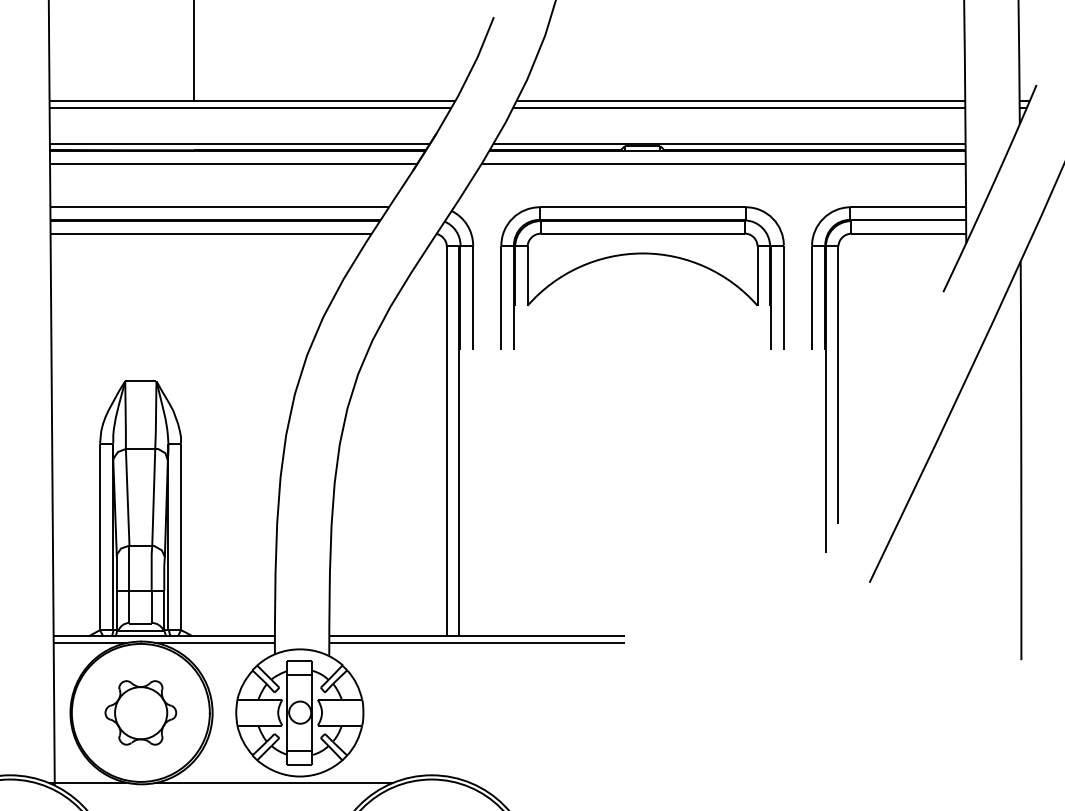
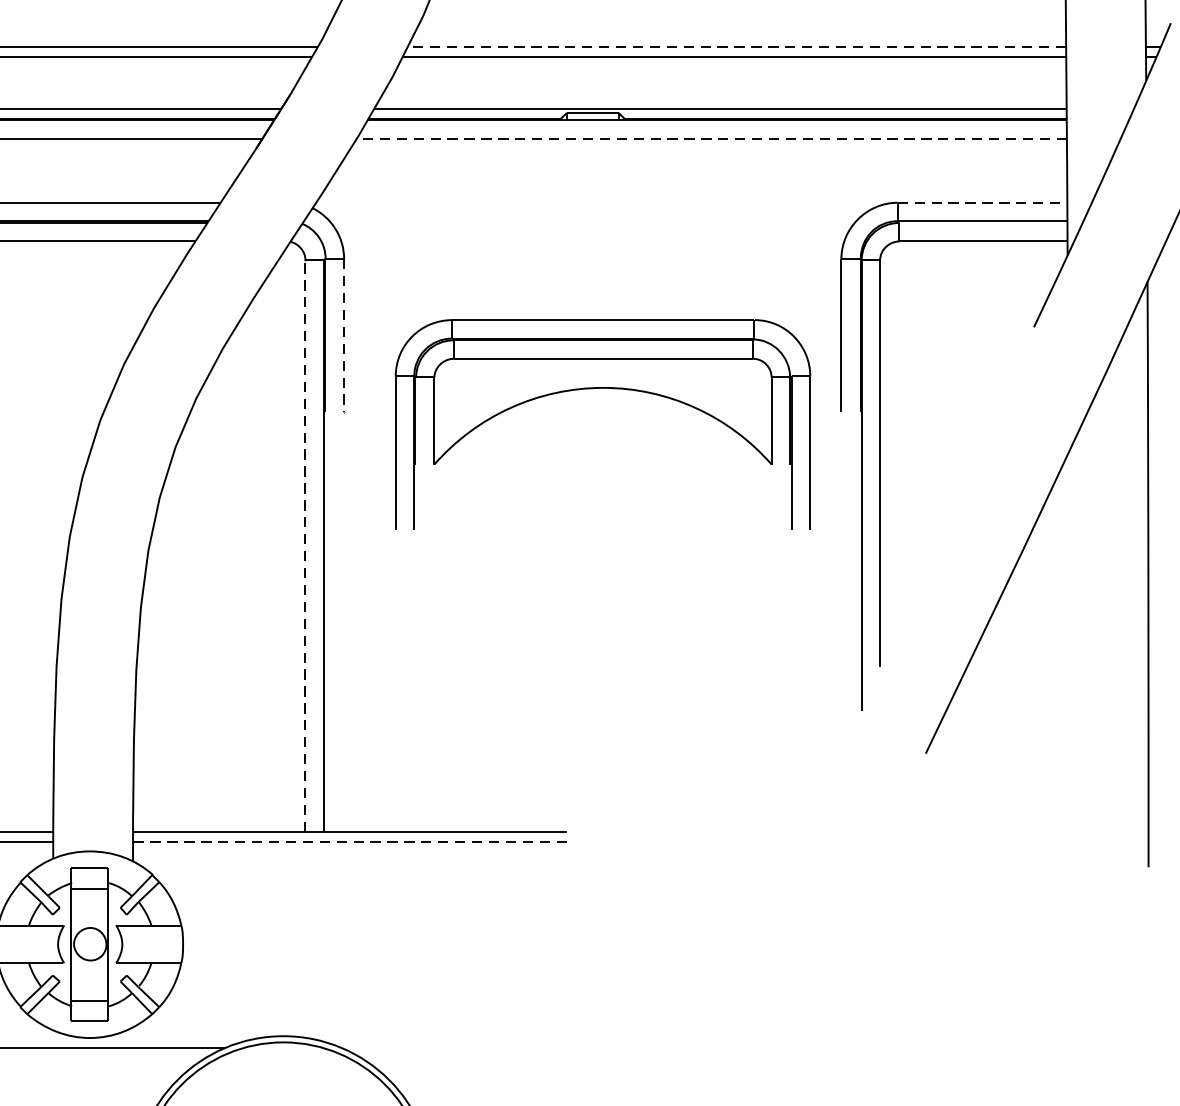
line: (740, 101) -> (736, 47), solid -> dashed
line: (723, 164) -> (711, 139), solid -> dashed
line: (908, 207) -> (982, 203), solid -> dashed
part: (642, 254) -> (602, 389), moved
line: (473, 298) -> (344, 336), solid -> dashed
line: (446, 440) -> (305, 544), solid -> dashed
line: (477, 642) -> (350, 841), solid -> dashed

